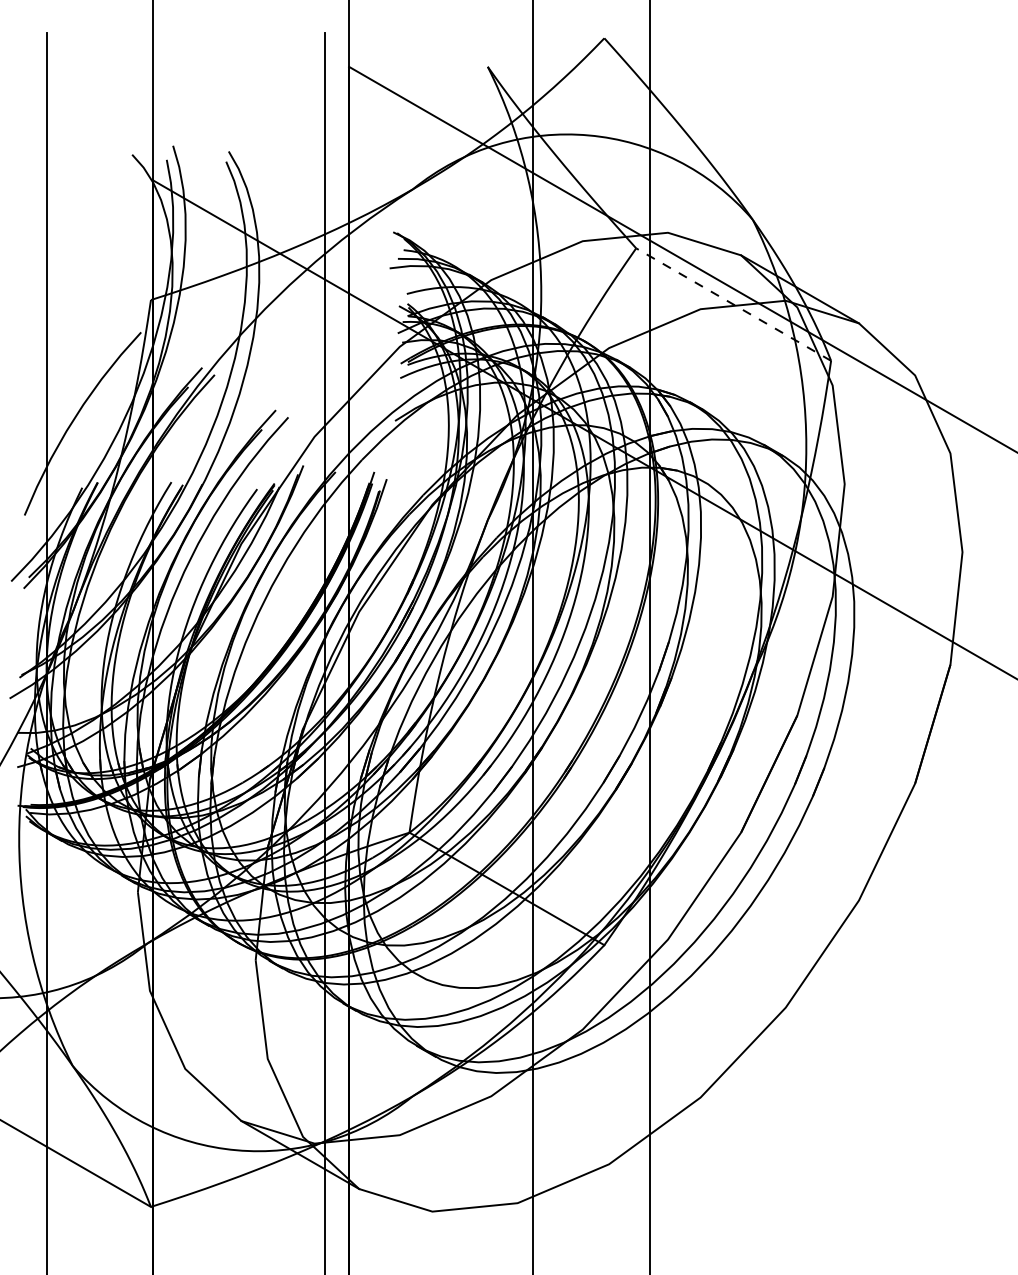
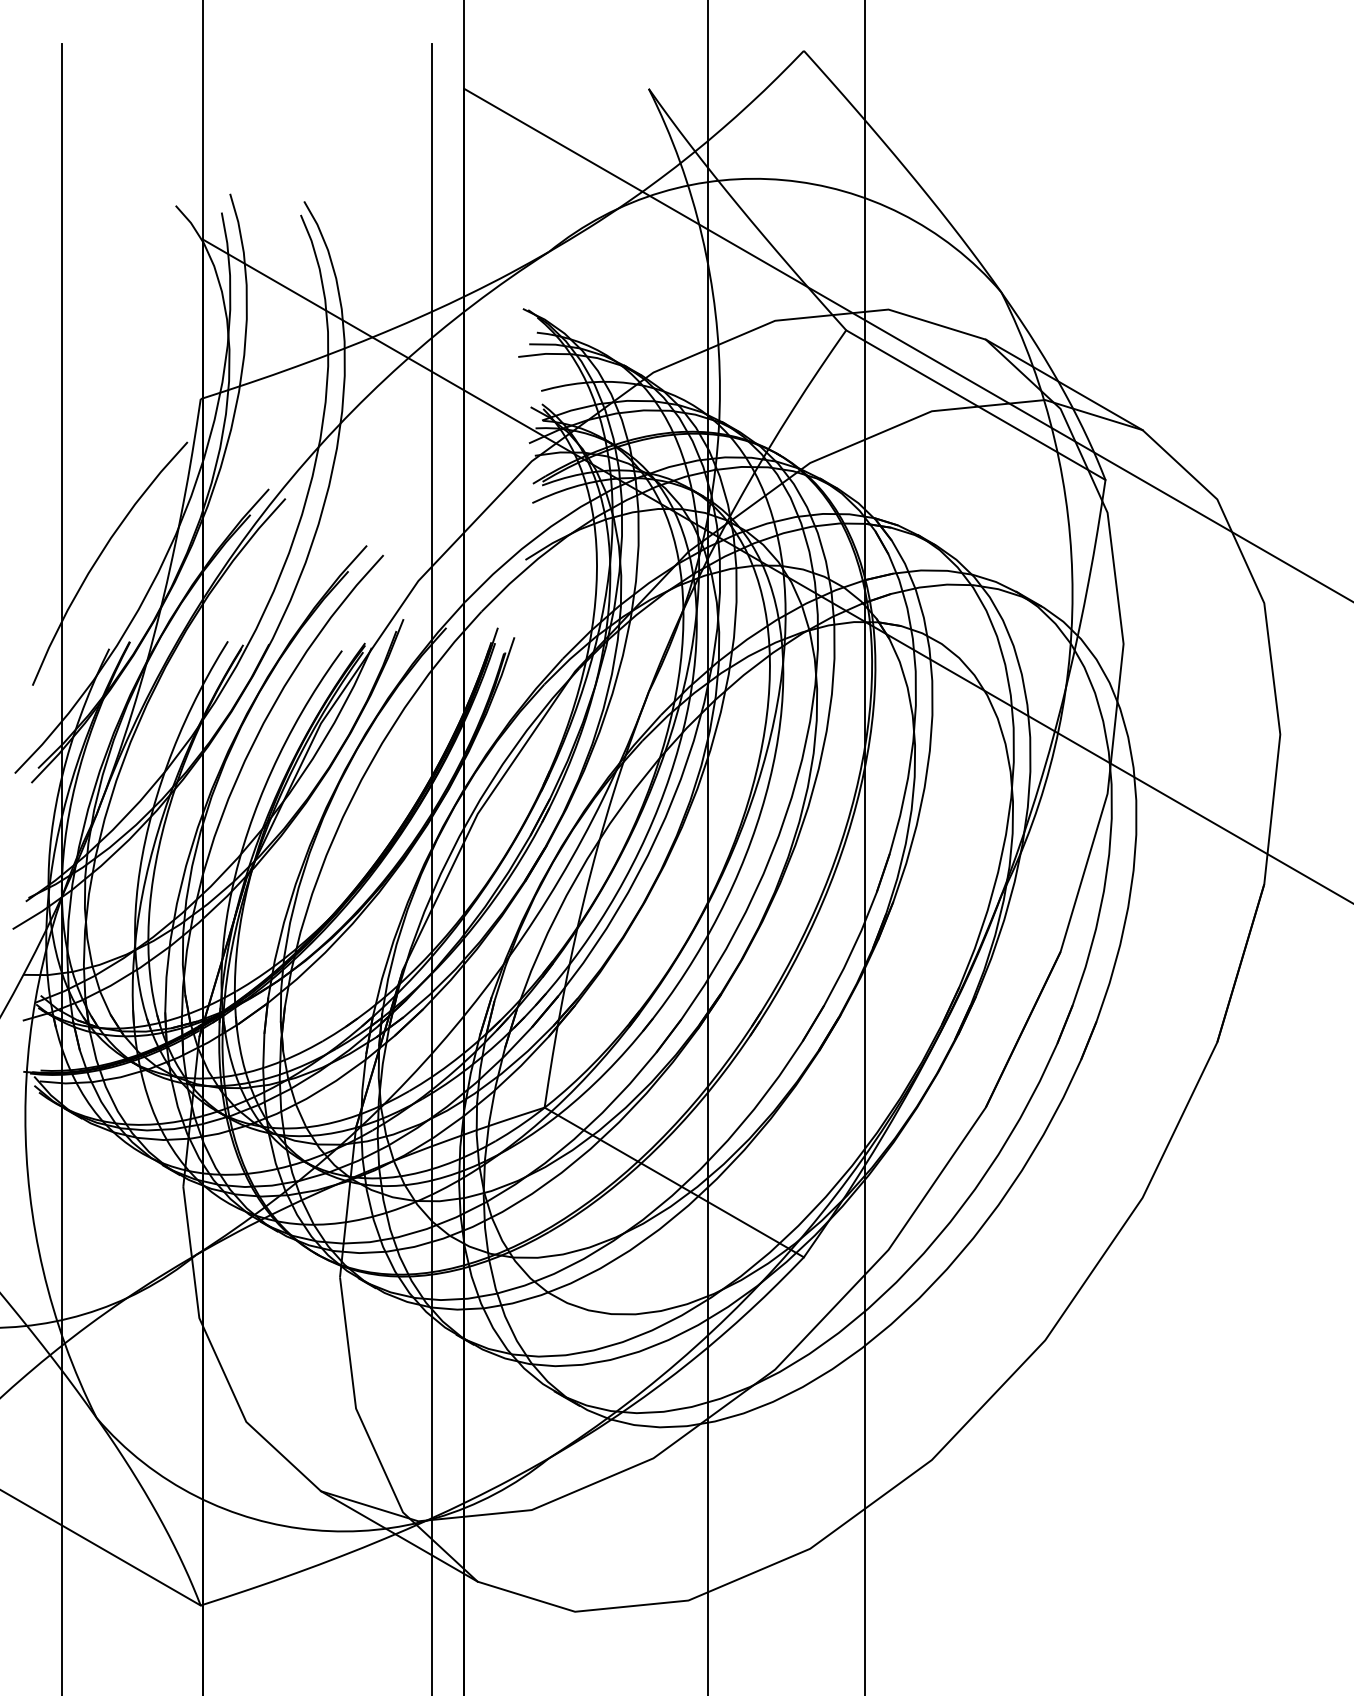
line: (733, 304) -> (975, 405), dashed -> solid

